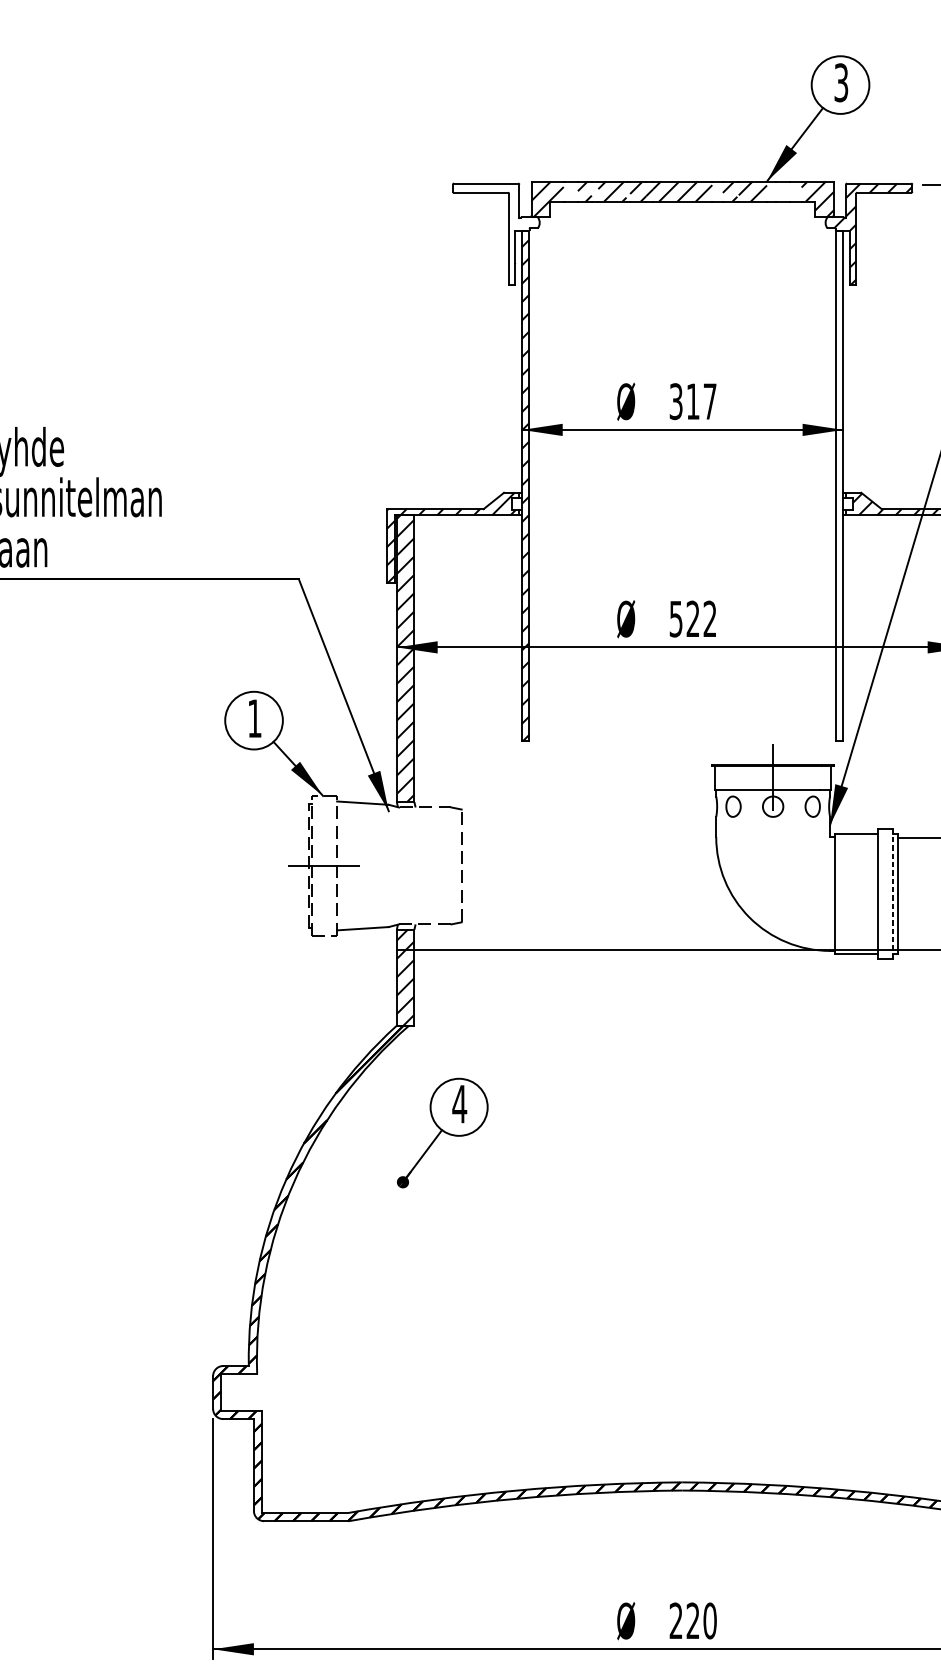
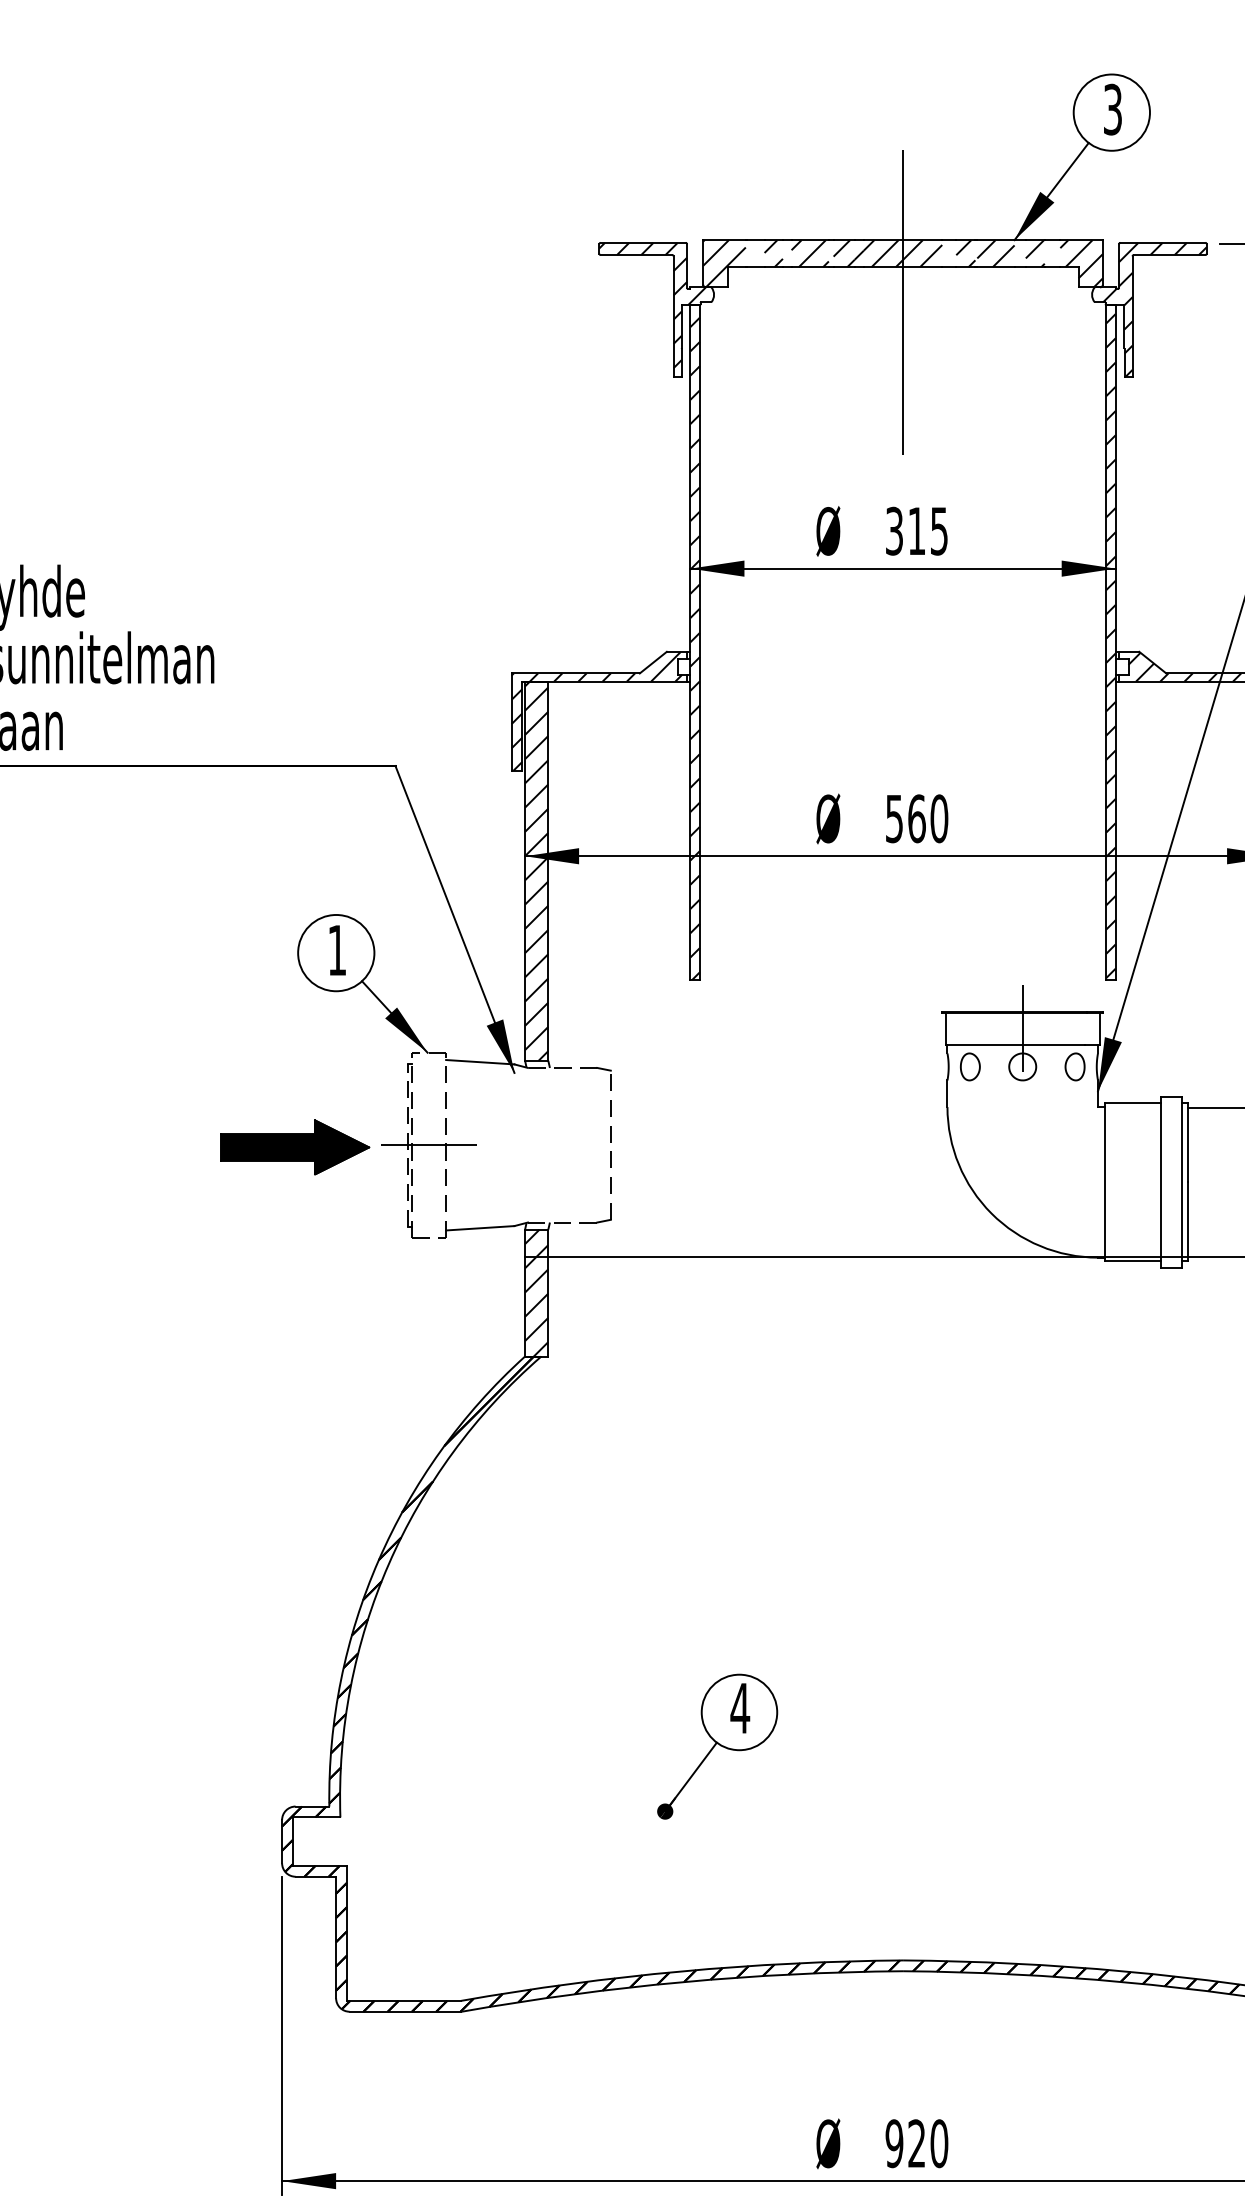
hatch: (782, 191) -> (1034, 253), added
line: (682, 228) -> (903, 302), added
hatch: (493, 230) -> (652, 305), added
text: (710, 401) -> (939, 531), 317 -> 315
hatch: (839, 488) -> (1110, 646), added
text: (701, 618) -> (928, 818), 522 -> 560
part: (223, 867) -> (295, 1147), added
line: (893, 894) -> (1181, 1182), dashed -> solid
part: (442, 1133) -> (717, 1746), moved
text: (676, 1620) -> (894, 2143), 220 -> 920

